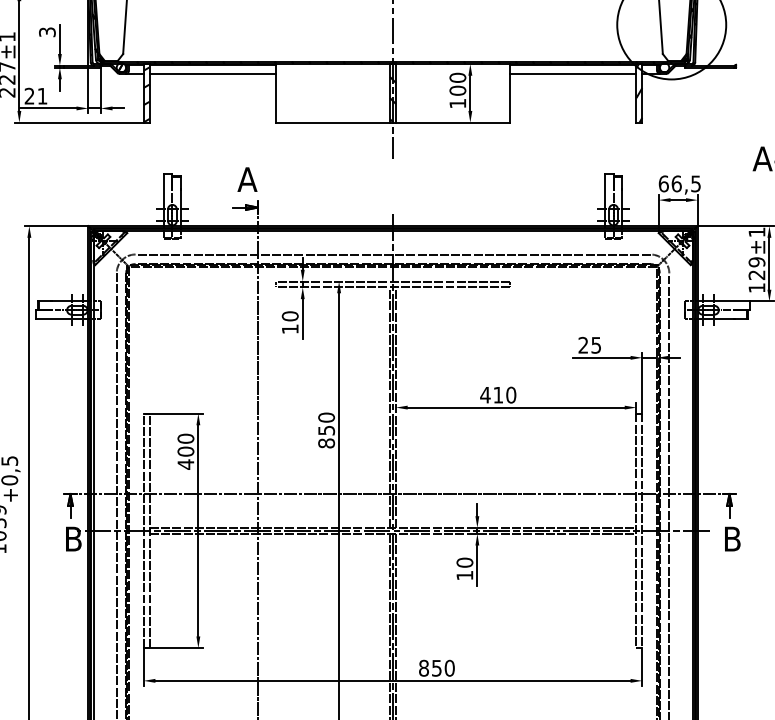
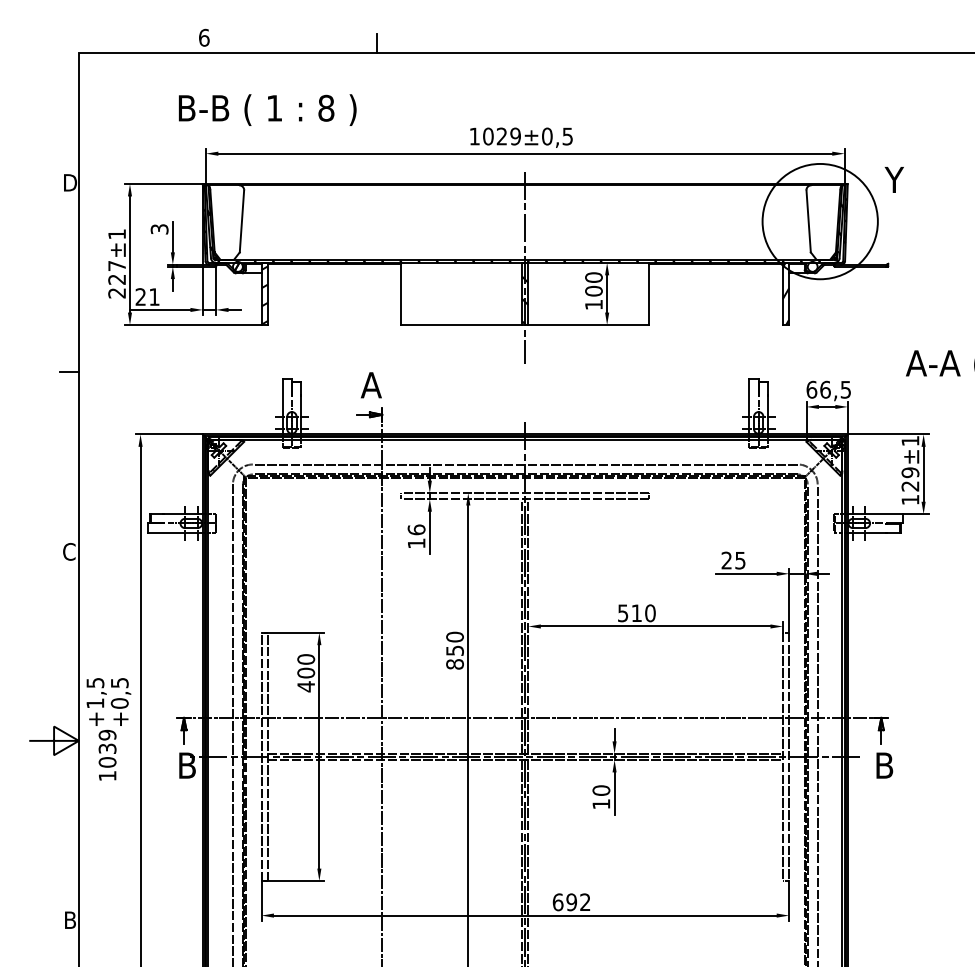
line: (212, 74) -> (334, 273), removed
line: (572, 74) -> (715, 273), removed
text: (290, 315) -> (416, 529), 10 -> 16
text: (484, 395) -> (622, 613), 410 -> 510
text: (436, 668) -> (571, 902), 850 -> 692

